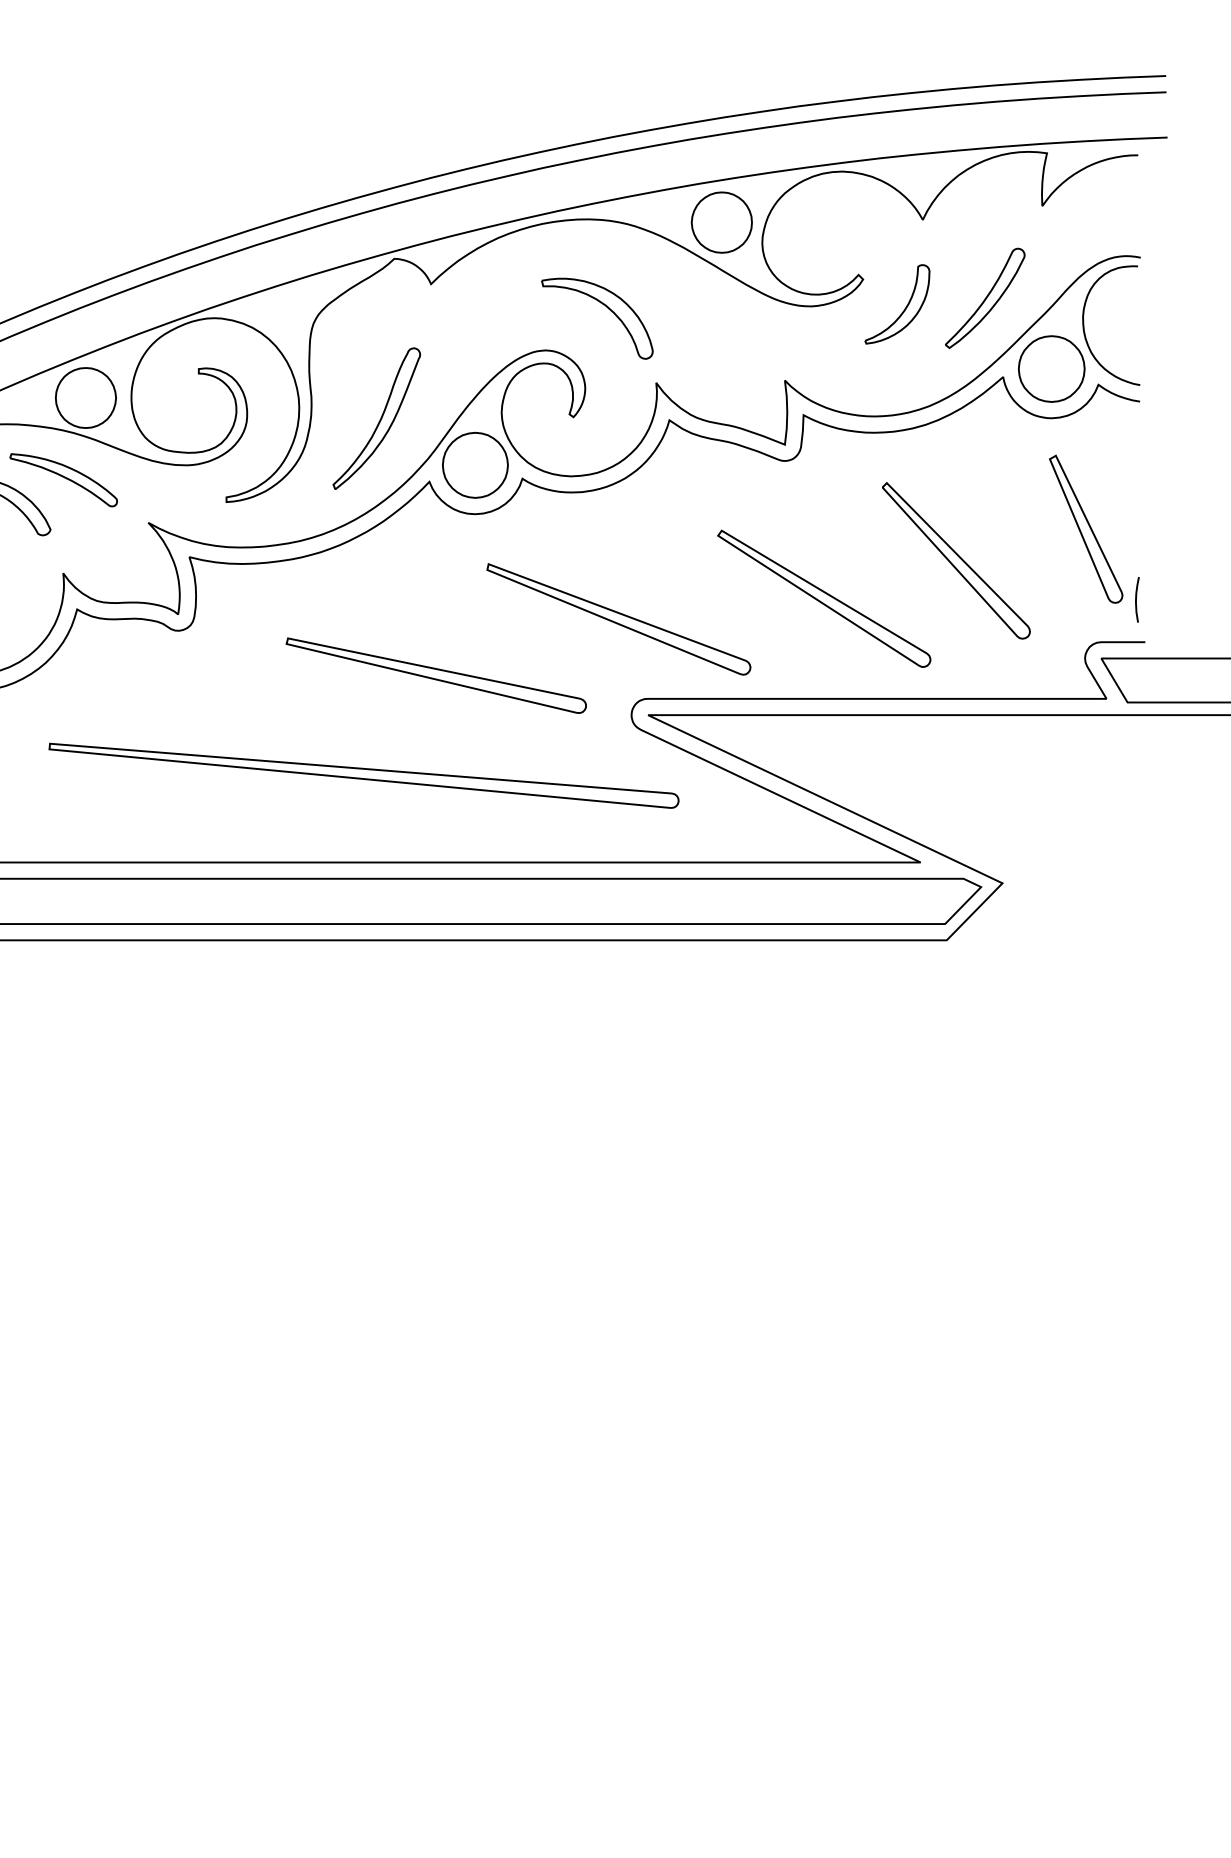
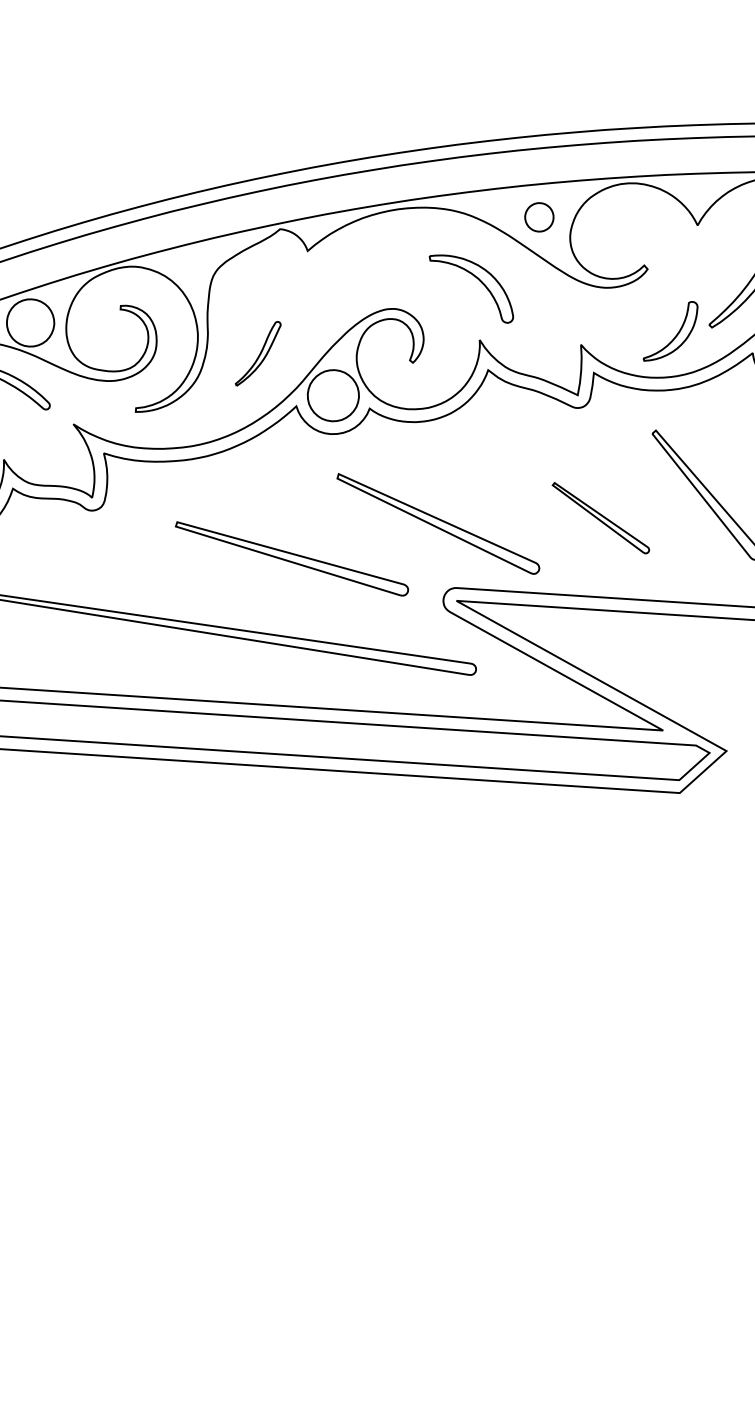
part: (721, 222) -> (539, 217), size x0.6
part: (607, 308) -> (479, 281), moved
part: (904, 308) -> (676, 335), moved
part: (376, 418) -> (258, 353), size x0.6
part: (824, 598) -> (601, 518), size x0.6

